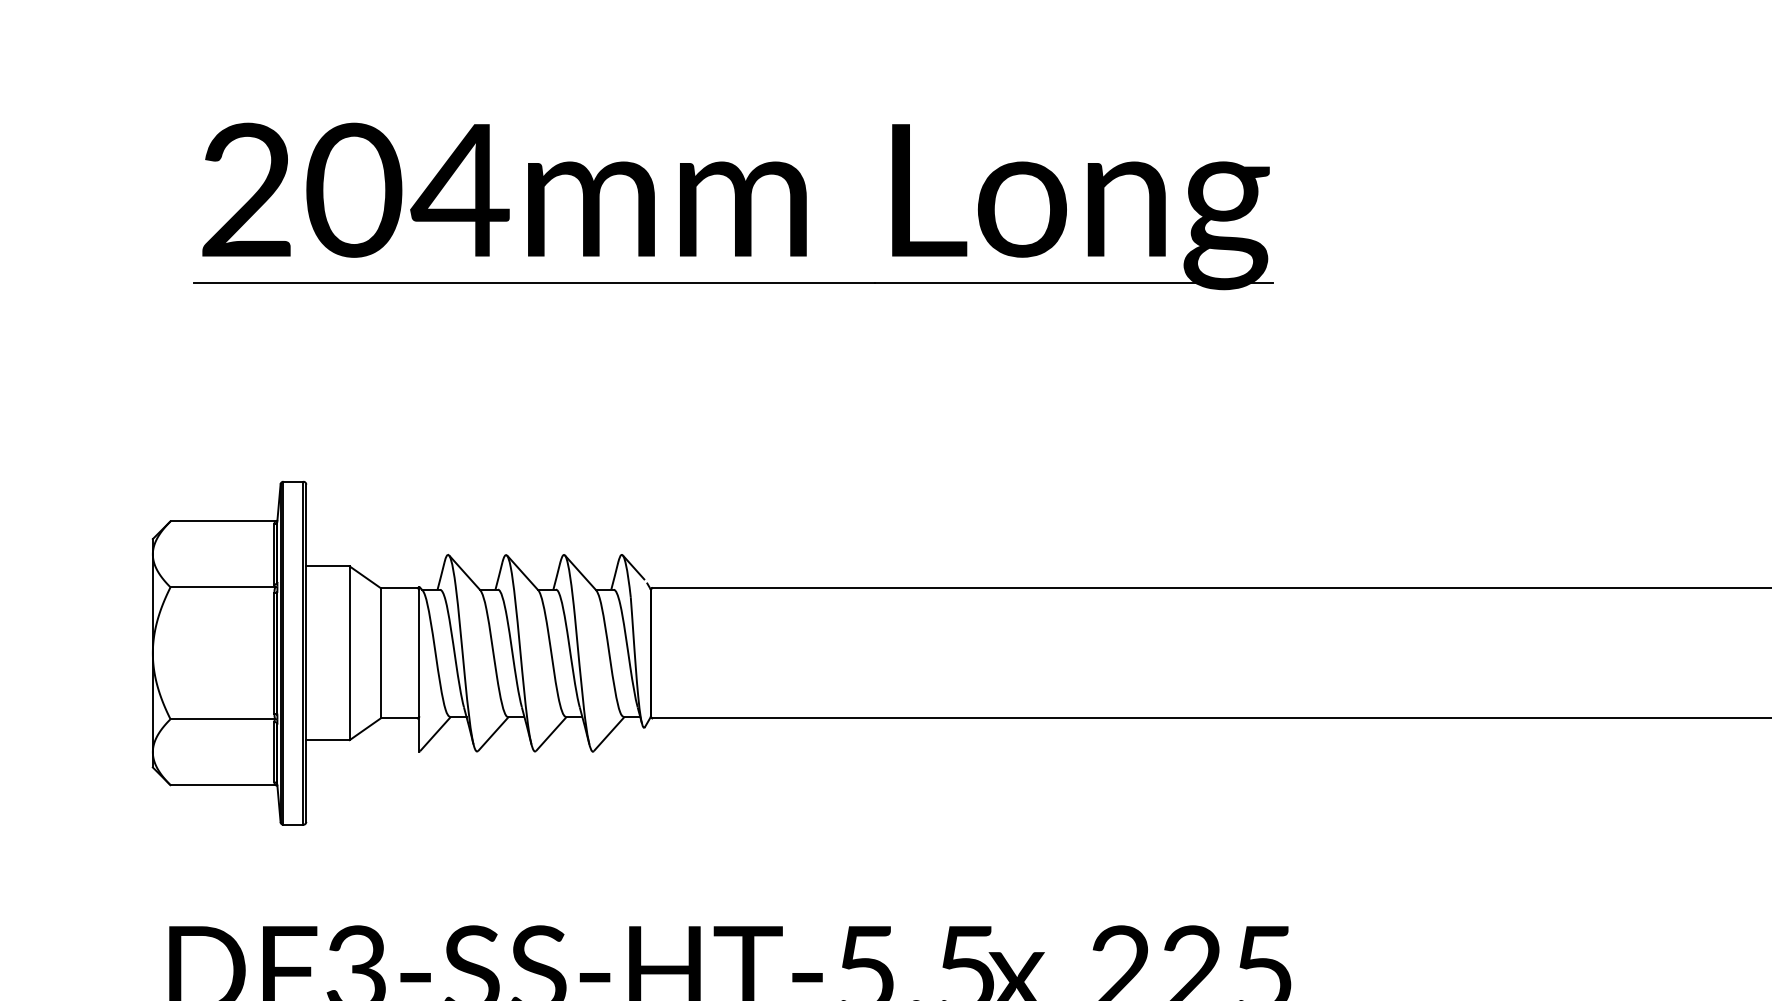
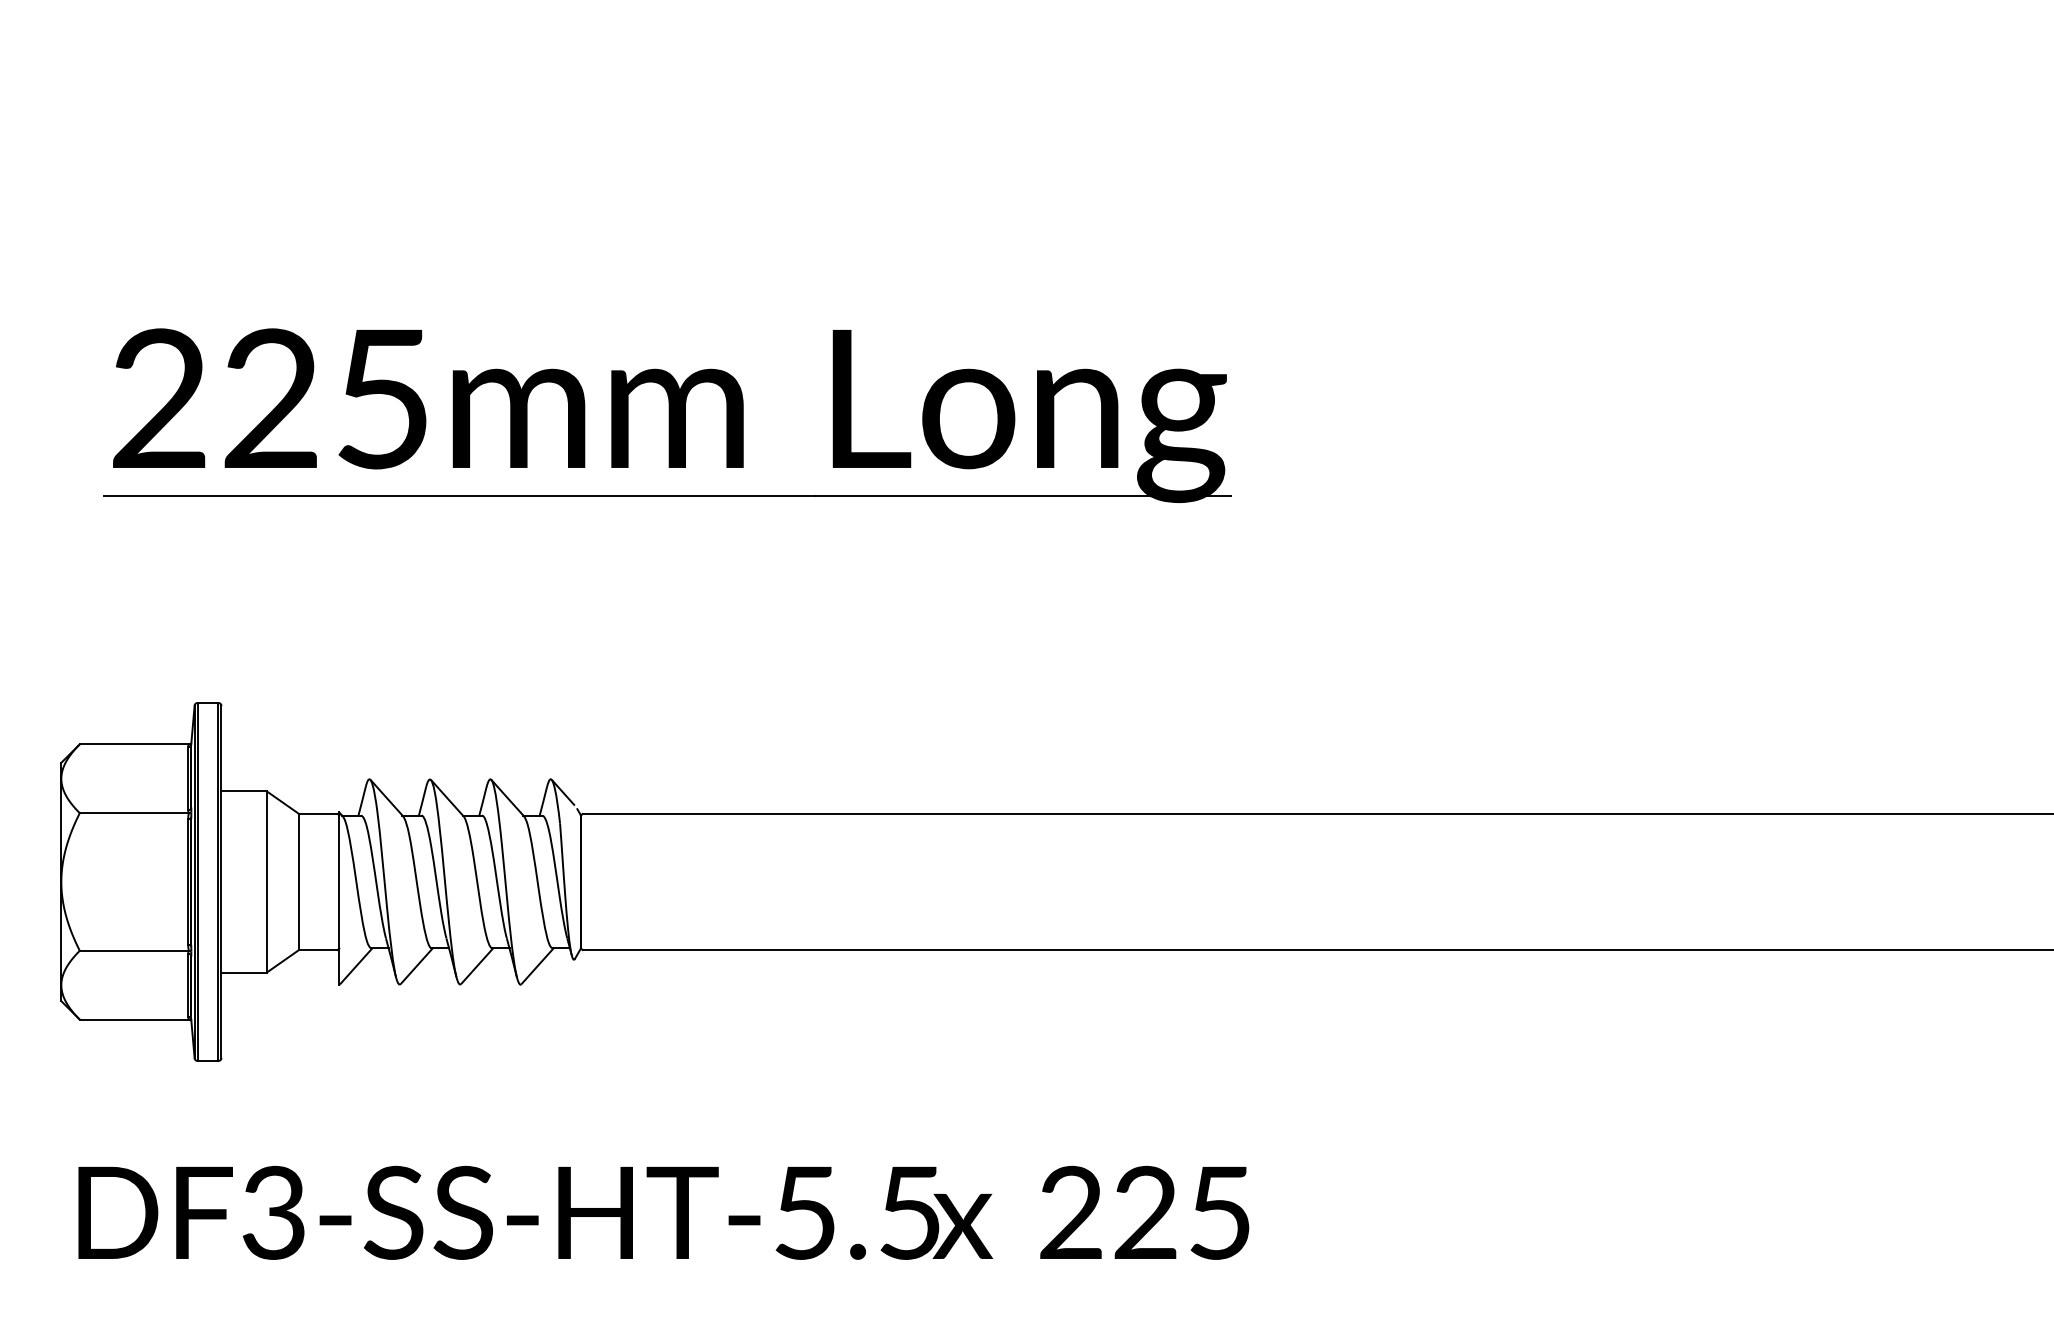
text: (407, 189) -> (327, 398), 204mm -> 225mm

